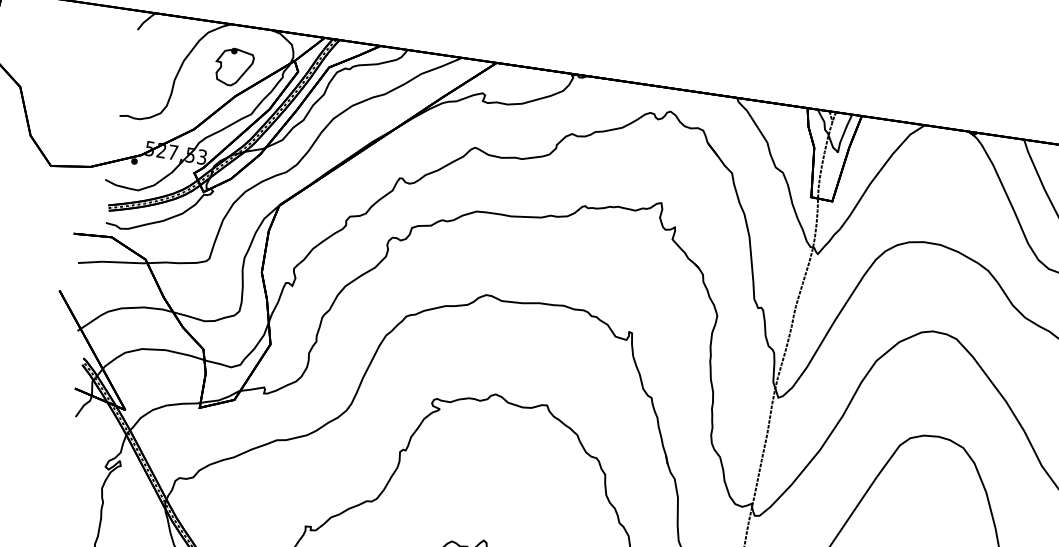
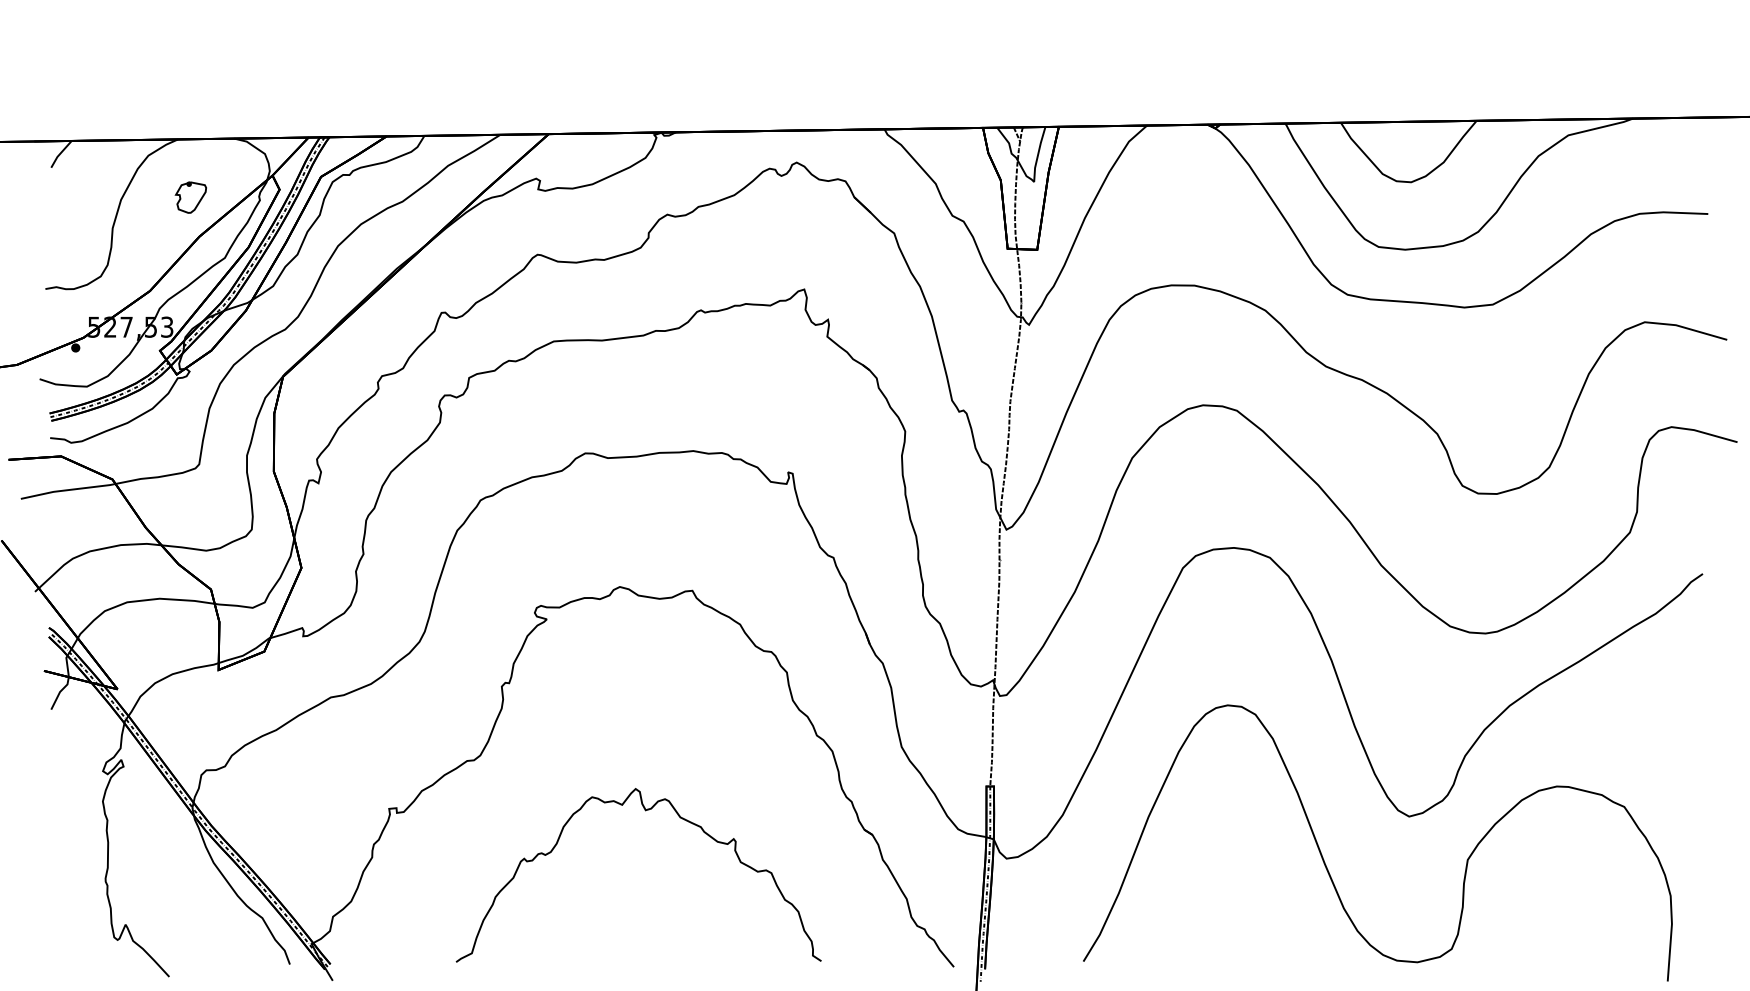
part: (233, 67) -> (190, 197), size x0.6

